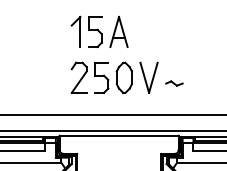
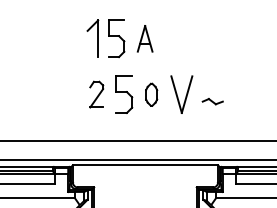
part: (118, 31) -> (144, 38), size x0.7
part: (79, 77) -> (96, 94), size x0.7
part: (124, 77) -> (151, 94), size x0.6

